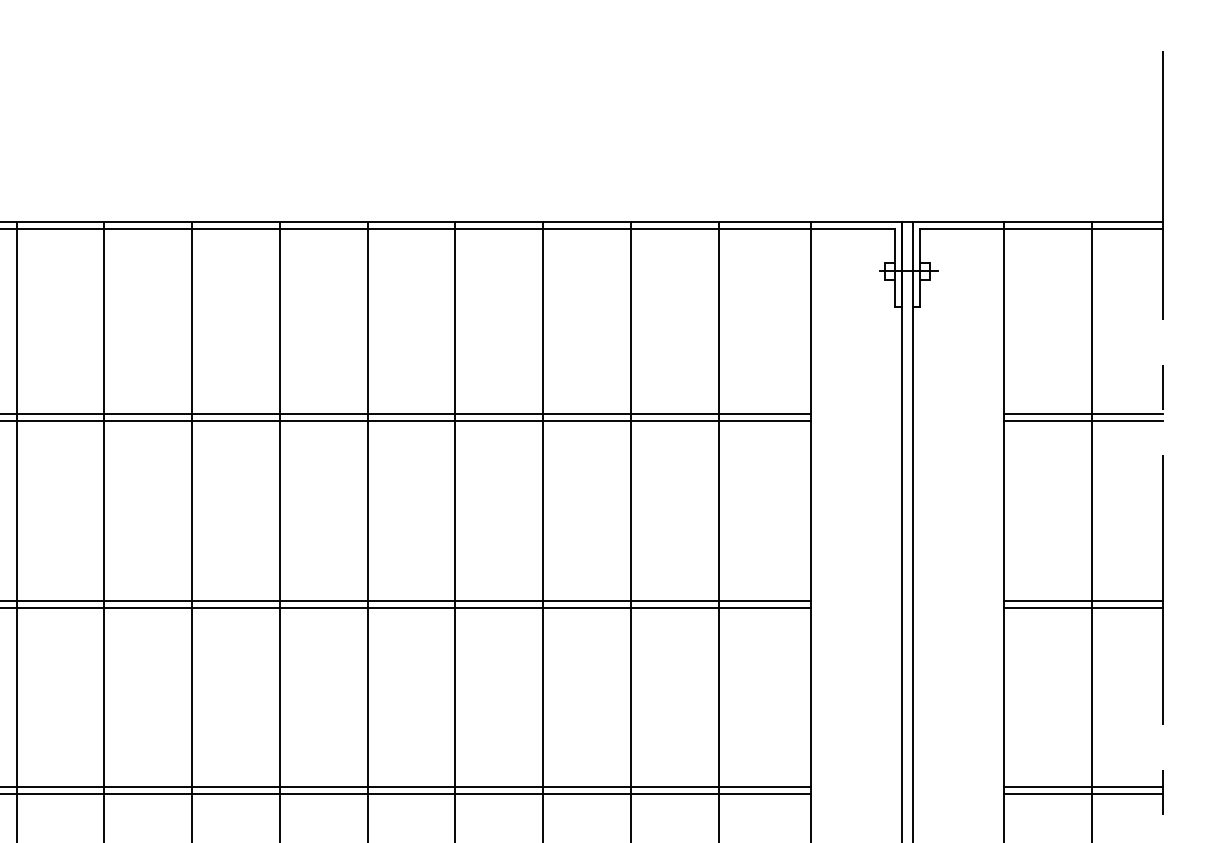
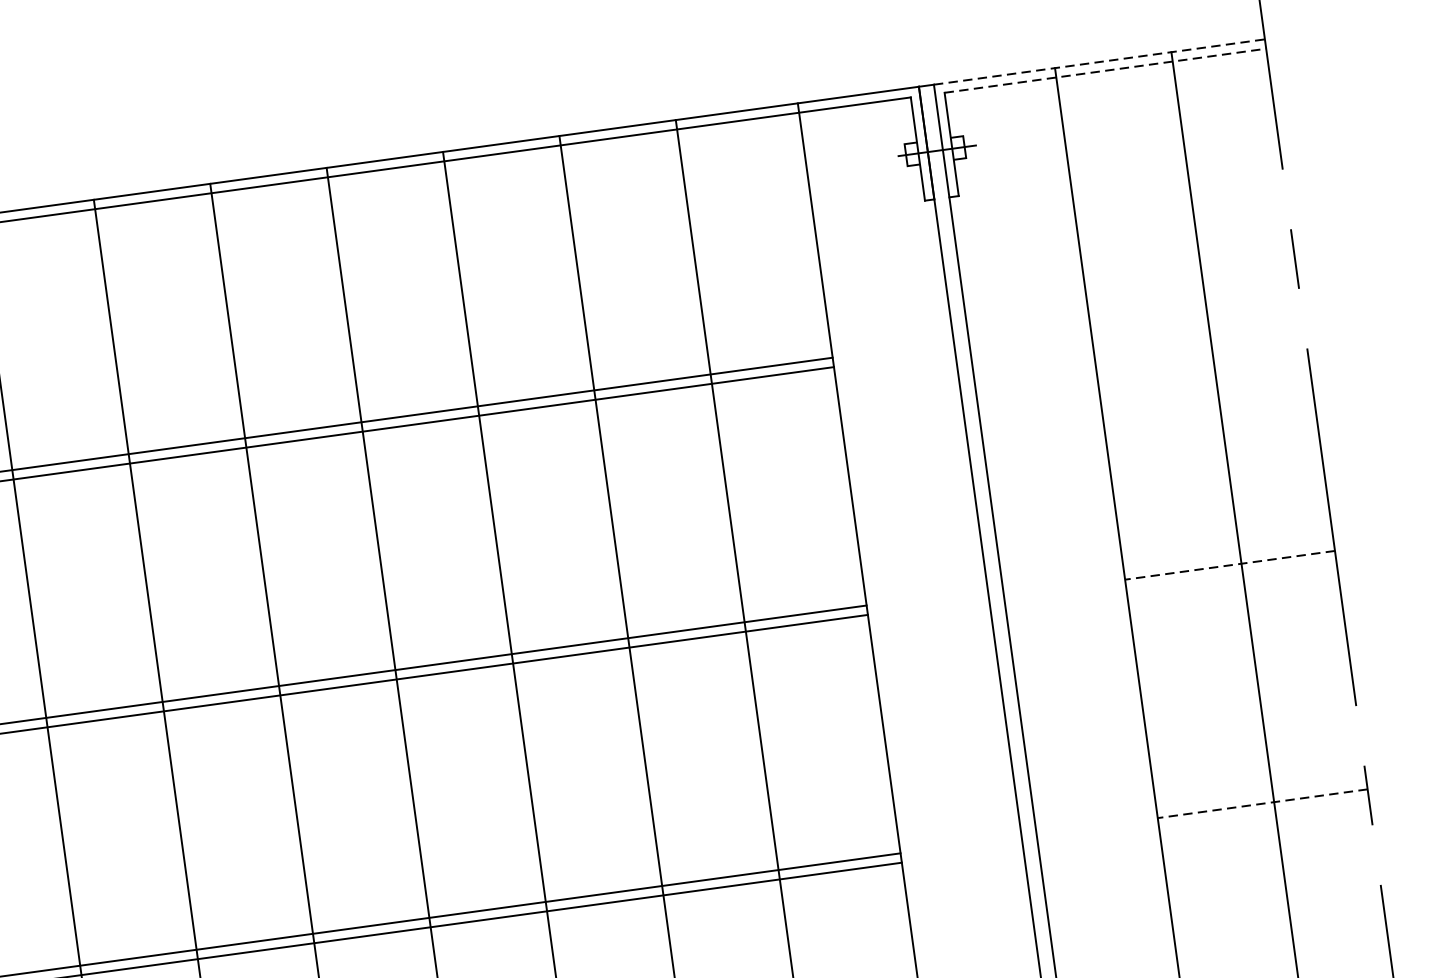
line: (1037, 222) -> (1099, 62), solid -> dashed
line: (1041, 229) -> (1105, 71), solid -> dashed
line: (1083, 413) -> (1194, 307), removed
line: (1083, 420) -> (1196, 316), removed
line: (1083, 600) -> (1228, 555), removed
line: (1082, 607) -> (1228, 565), solid -> dashed
line: (1082, 787) -> (1261, 804), solid -> dashed
line: (1083, 794) -> (1264, 813), removed

